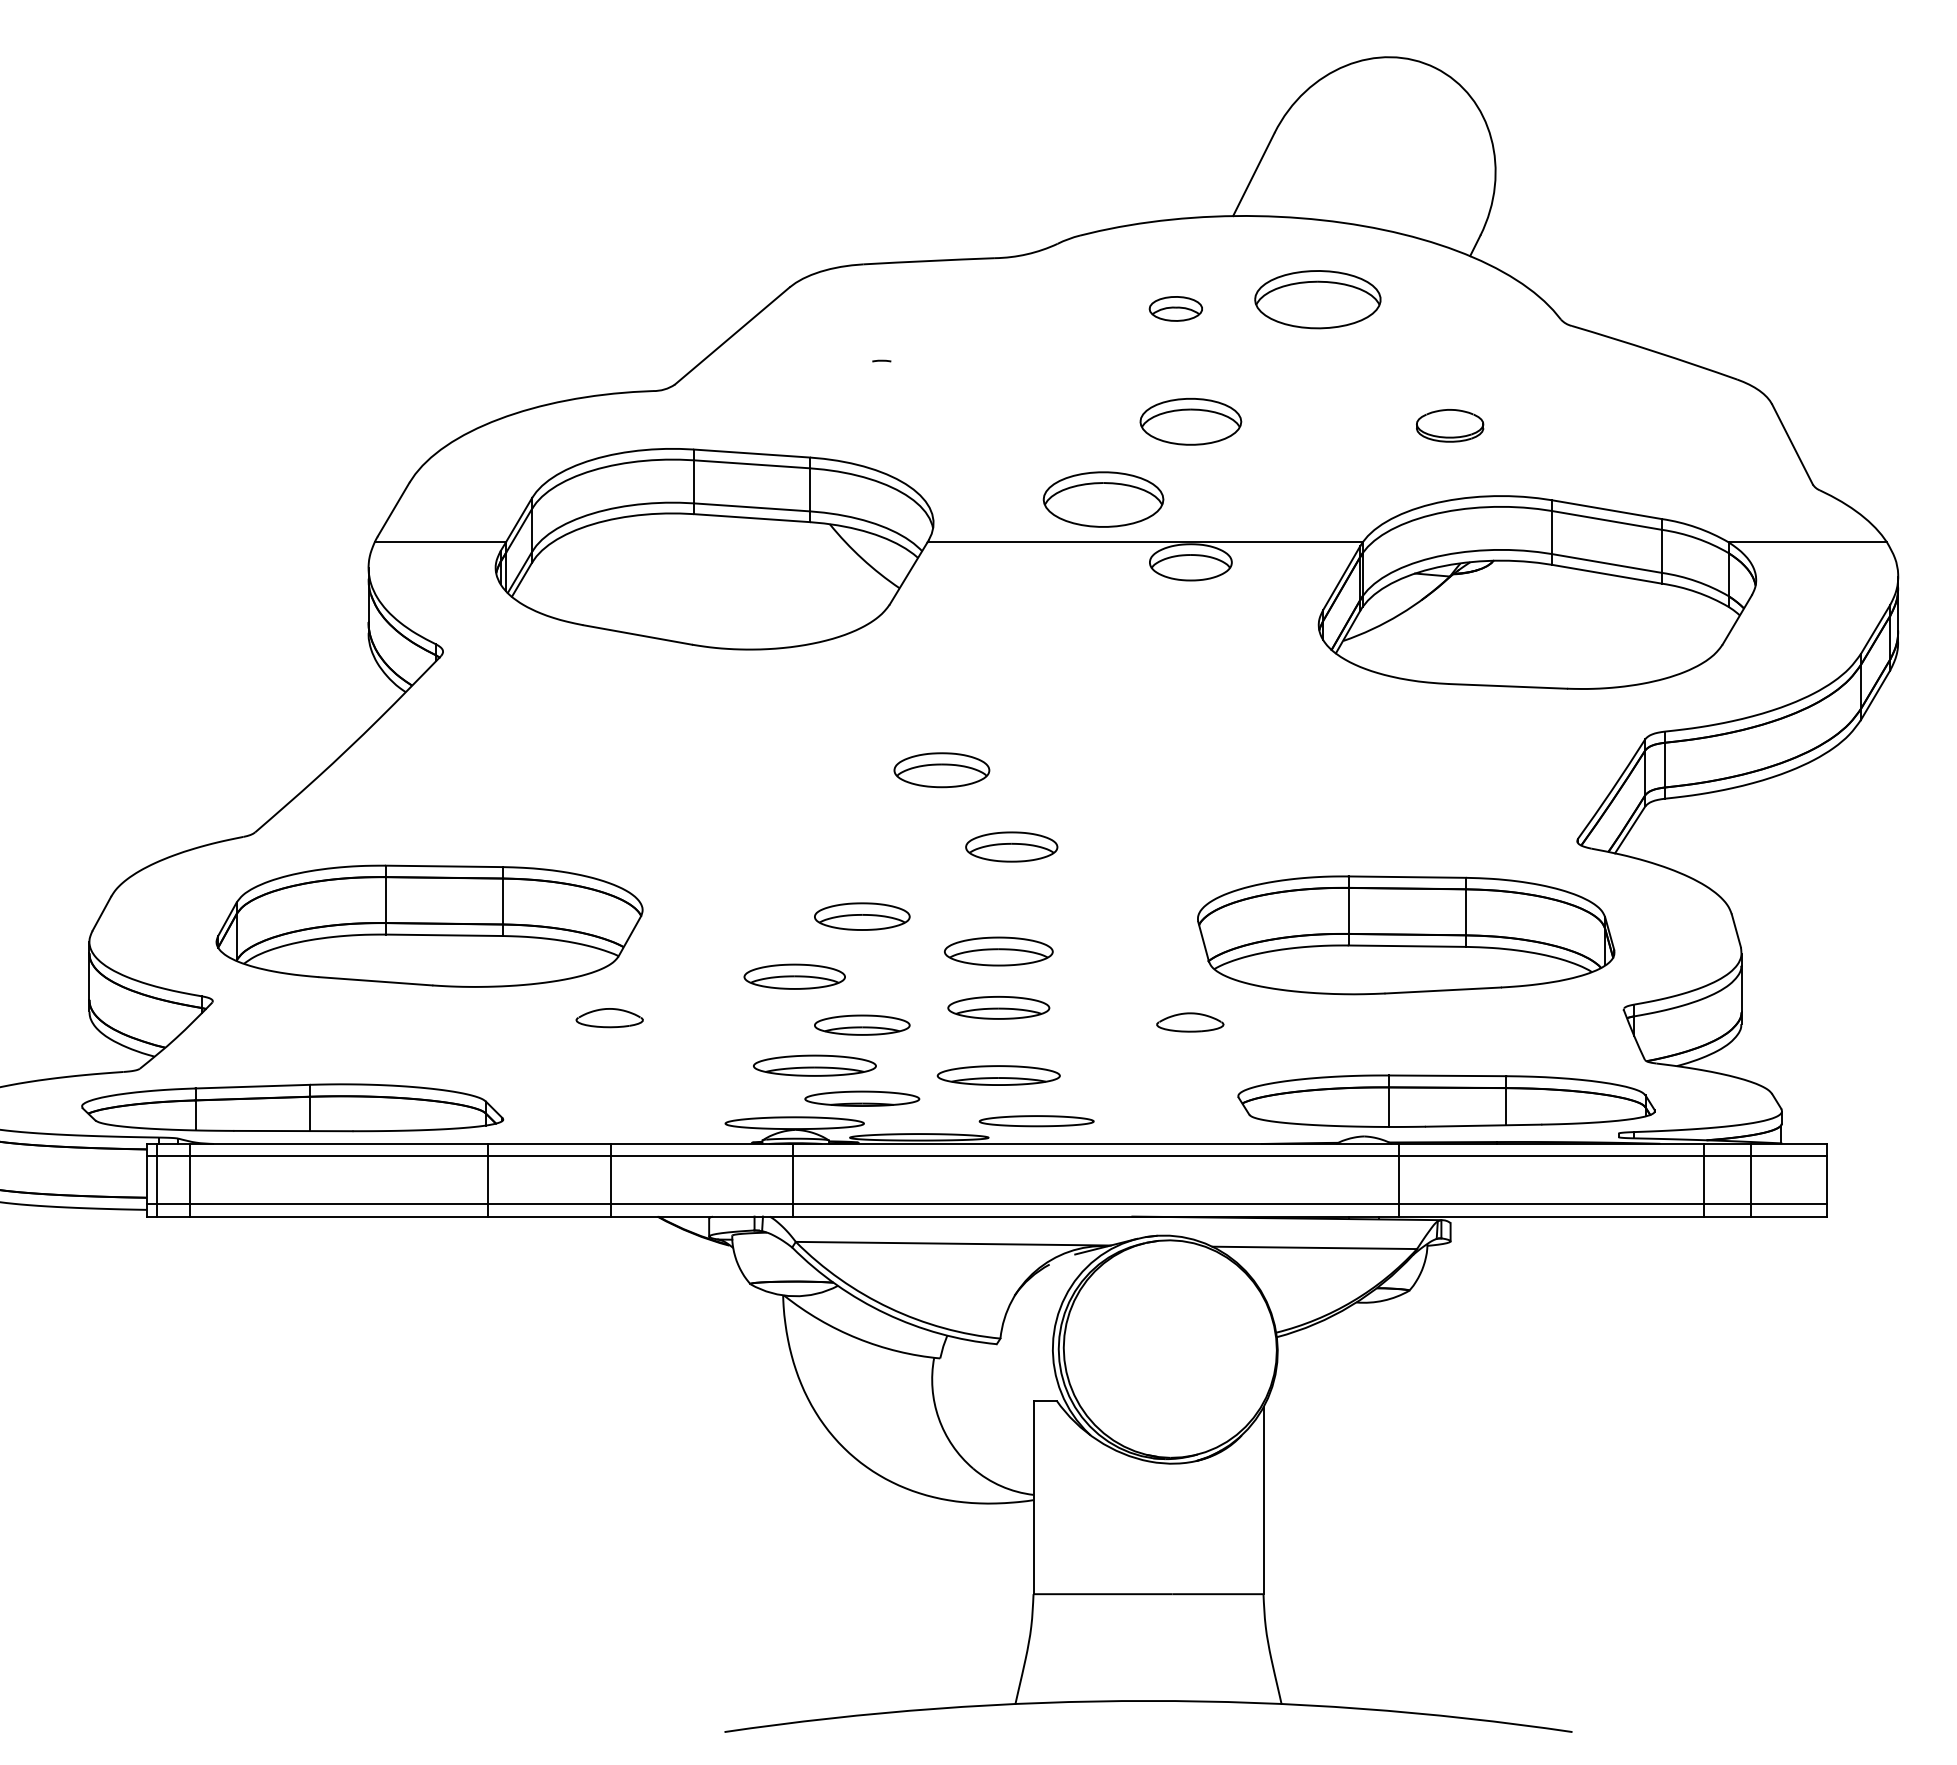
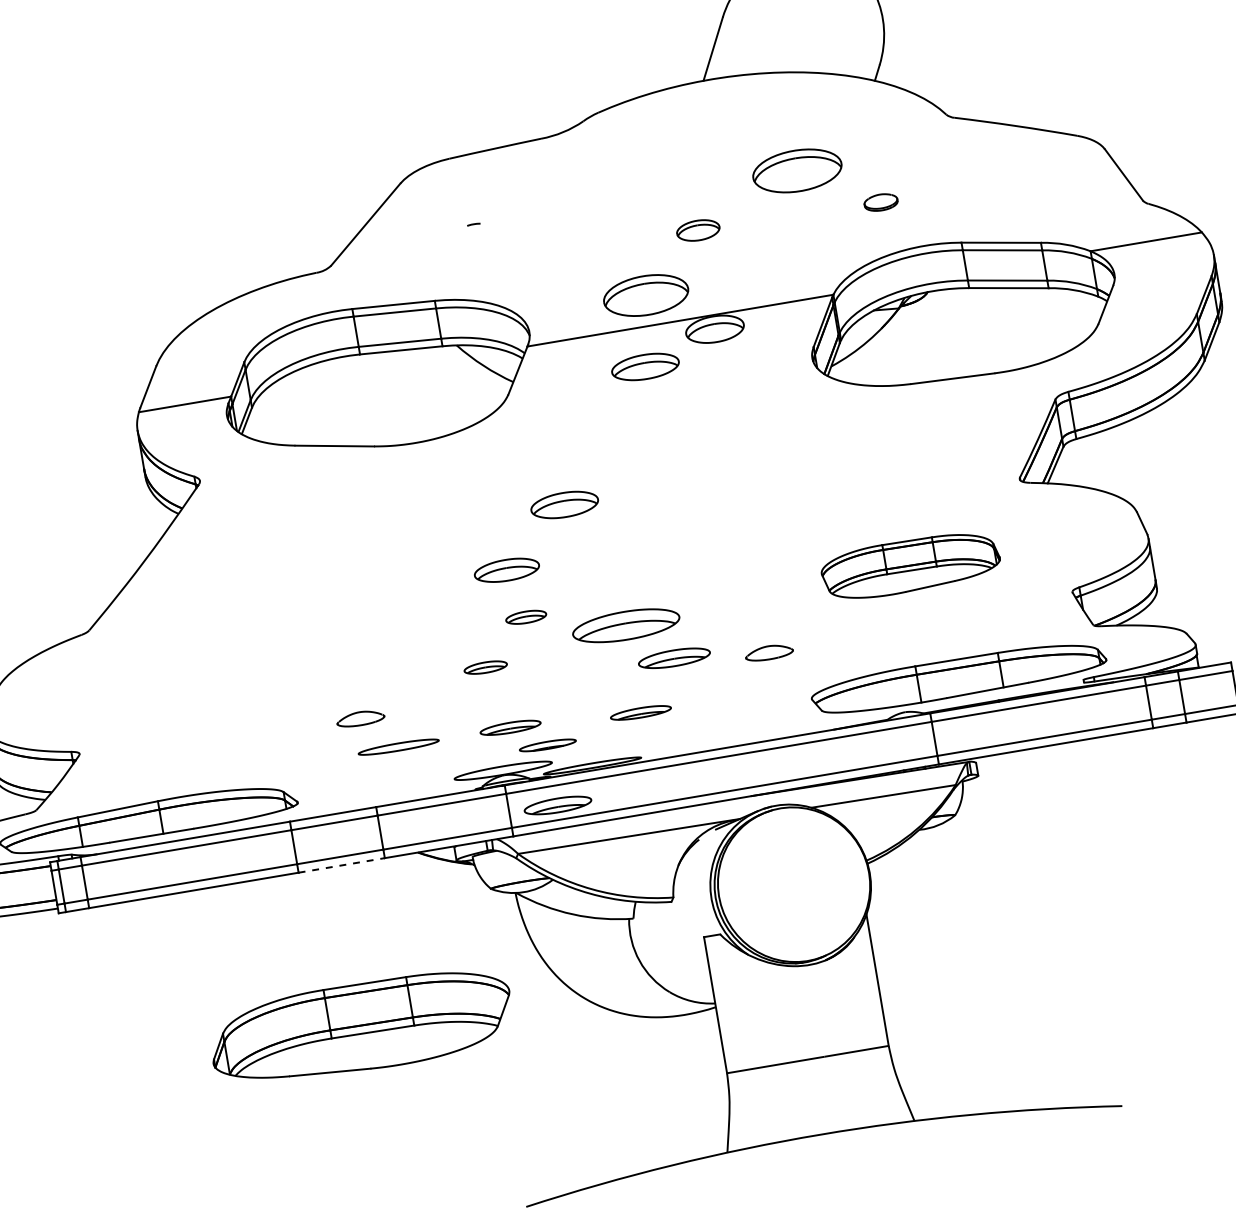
part: (1317, 299) -> (797, 170), moved
part: (1175, 308) -> (674, 152), removed
part: (1190, 421) -> (697, 230), size x0.6
part: (1450, 425) -> (881, 202), size x0.7
part: (1085, 598) -> (645, 367), added
part: (1011, 846) -> (506, 569), moved
part: (862, 916) -> (526, 617), size x0.6
part: (429, 925) -> (361, 1026), moved
part: (1406, 935) -> (910, 565), size x0.6
part: (998, 951) -> (626, 625), size x1.4
part: (794, 976) -> (485, 667), size x0.6
part: (998, 1007) -> (674, 658), moved
part: (862, 1024) -> (558, 804), moved
part: (814, 1065) -> (510, 727), size x0.7
part: (998, 1075) -> (640, 712), size x0.7
part: (862, 1098) -> (547, 745), size x0.7
part: (1036, 1121) -> (398, 747), moved
line: (549, 1216) -> (341, 865), solid -> dashed

